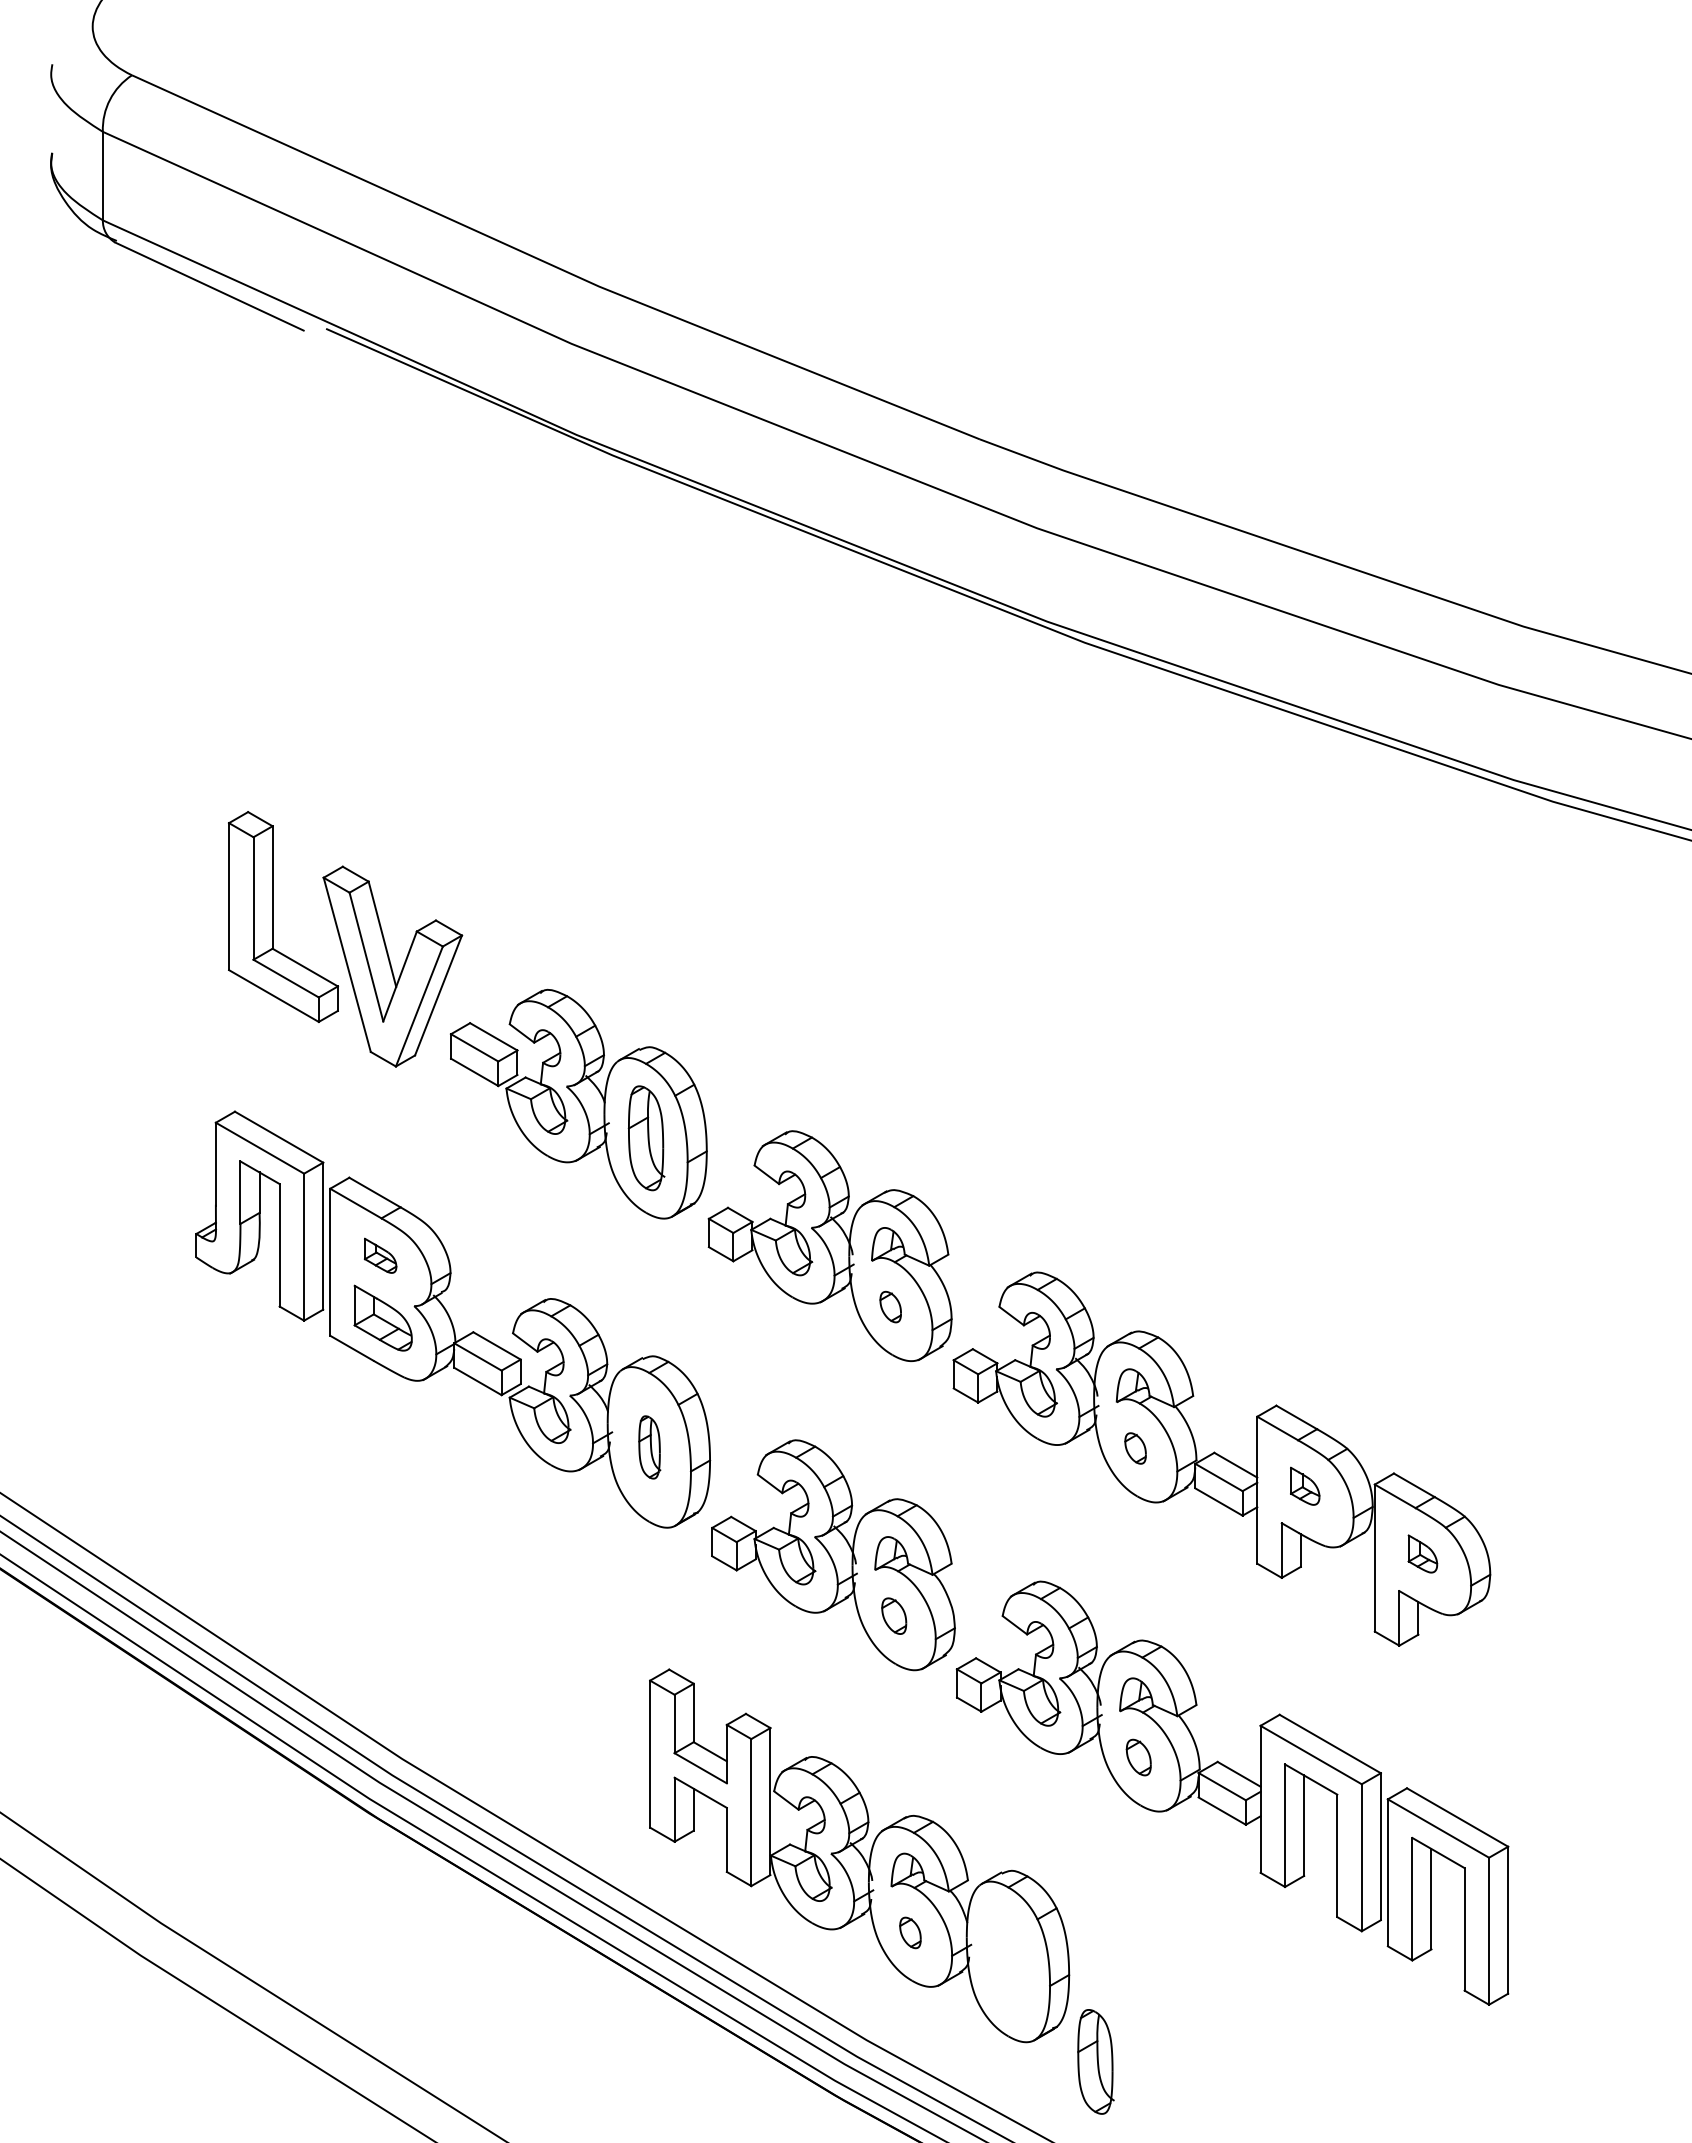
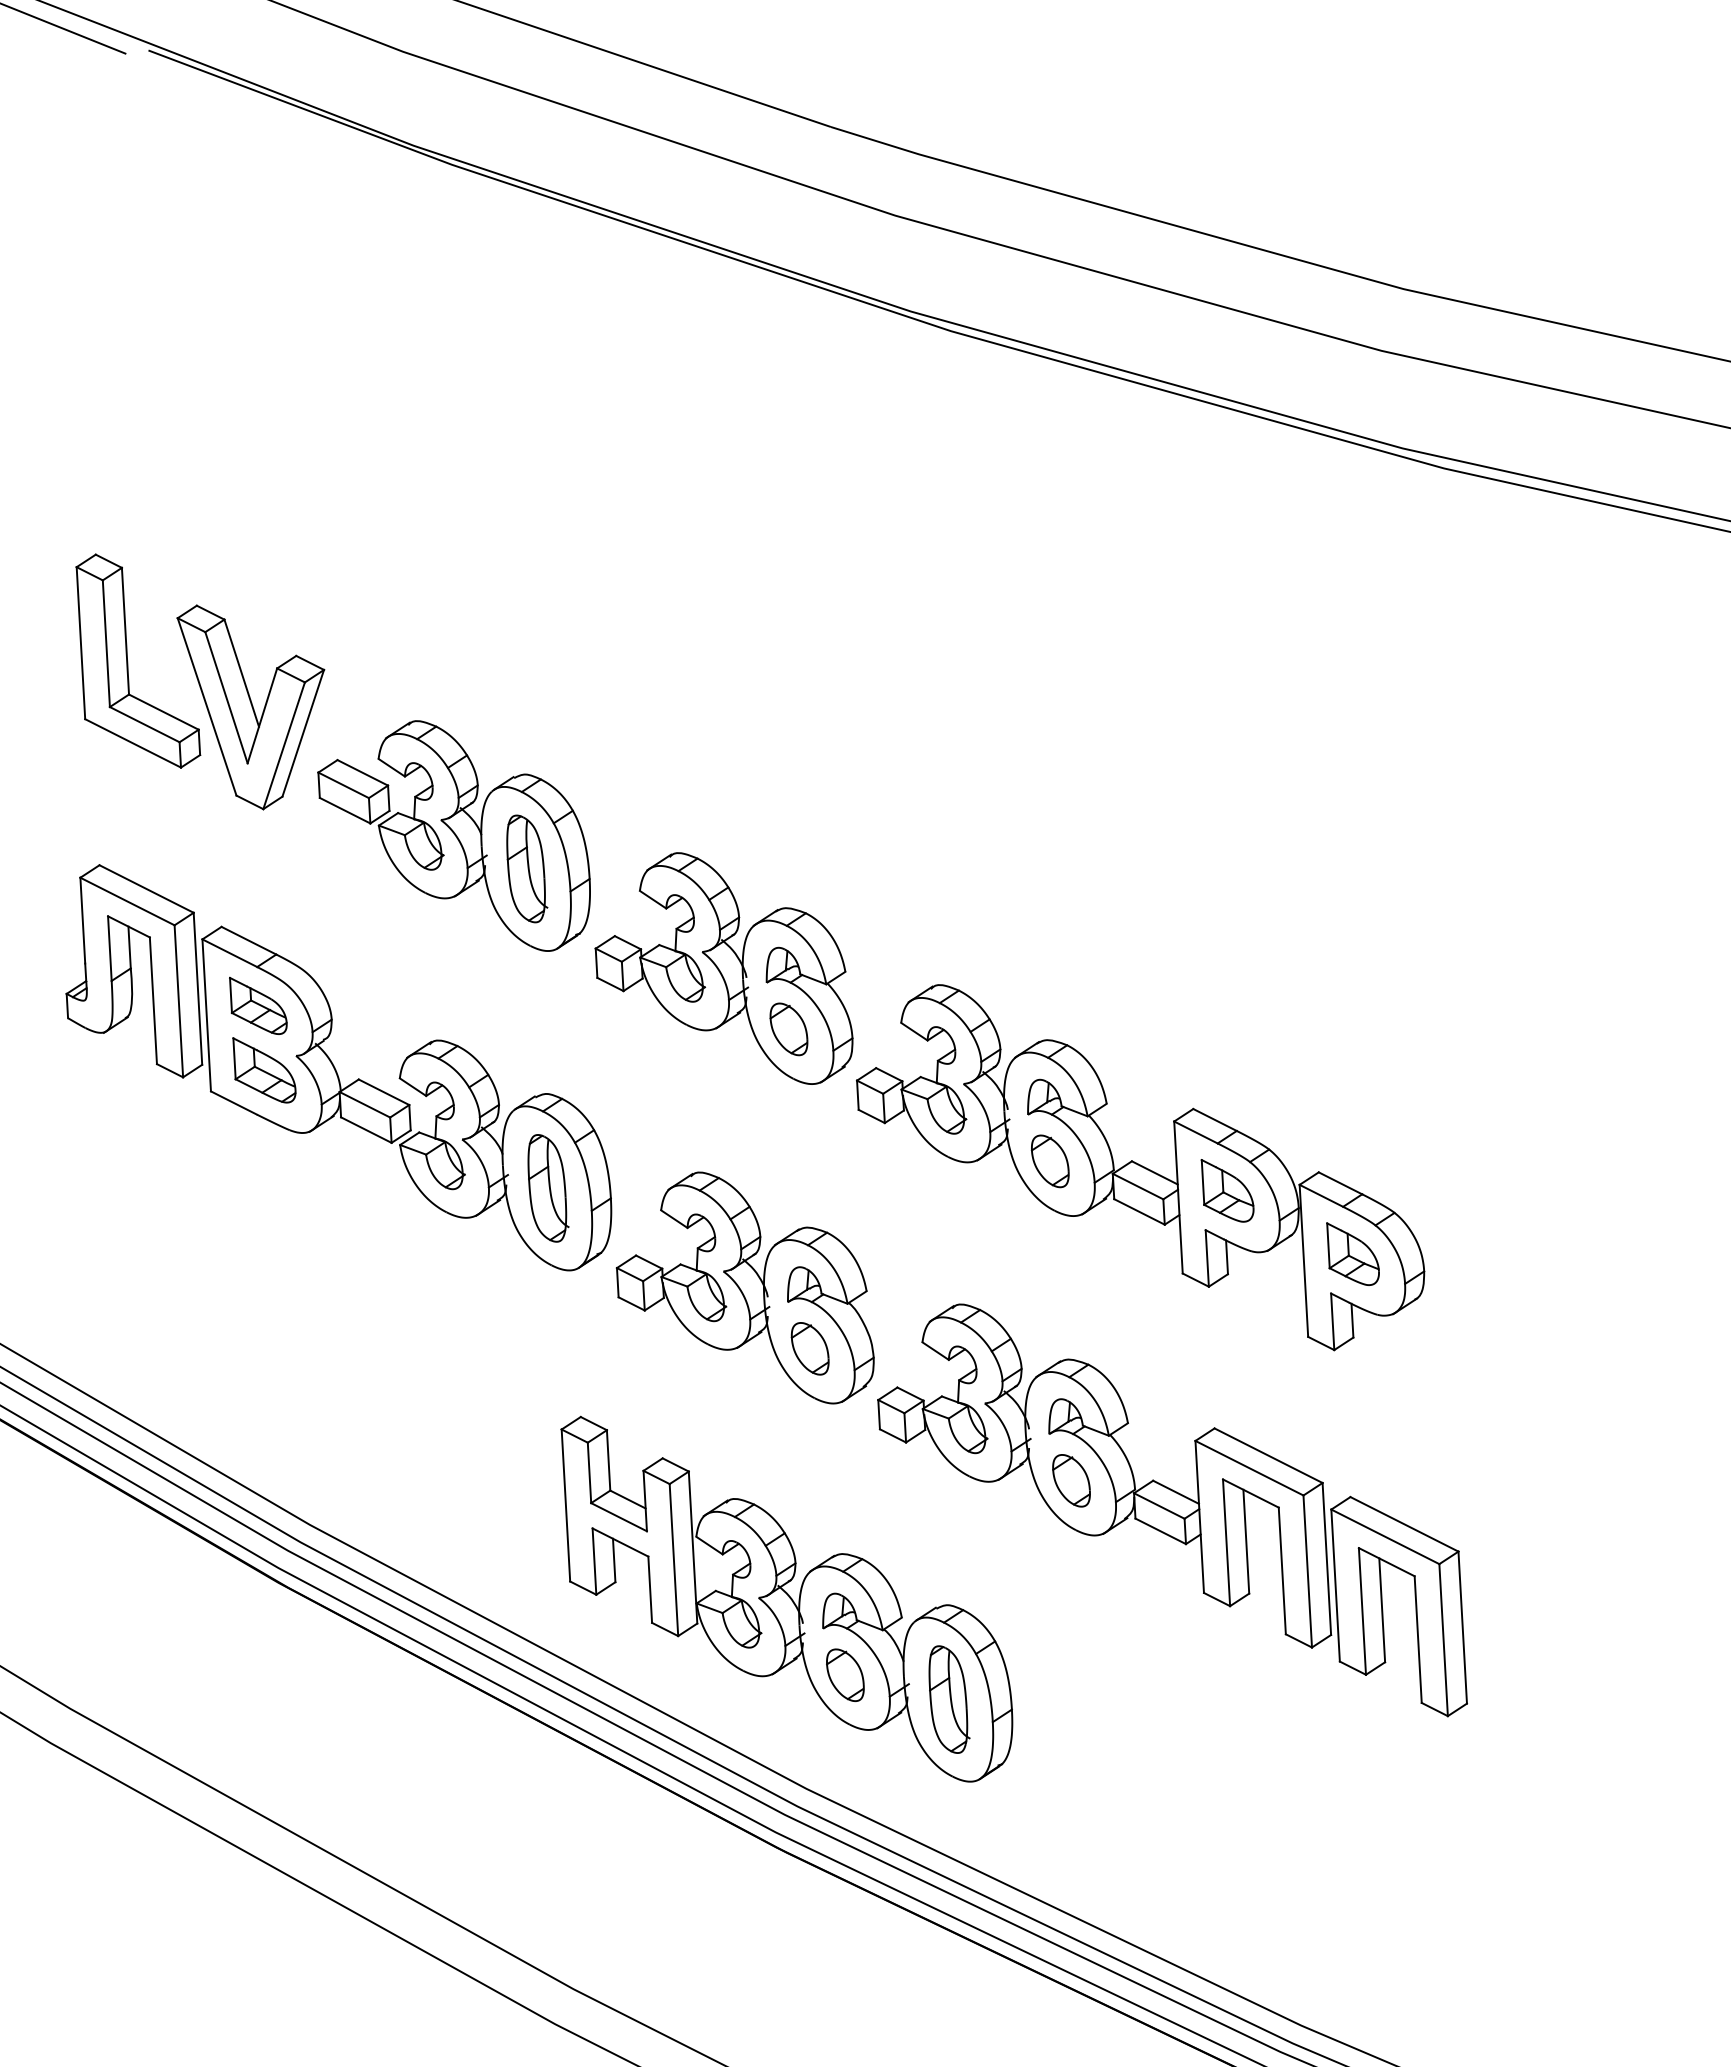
part: (380, 1255) -> (258, 1005), size x1.67
part: (890, 1306) -> (788, 1028), size x1.67
part: (649, 1447) -> (547, 1188), size x1.67
part: (1135, 1448) -> (1050, 1161), size x1.67
part: (1304, 1486) -> (1227, 1190), size x1.67
part: (1422, 1553) -> (1352, 1253), size x1.67
part: (894, 1615) -> (810, 1348), size x1.43
part: (1138, 1757) -> (1071, 1480), size x1.43
part: (910, 1932) -> (845, 1674), size x1.67
part: (1095, 2061) -> (948, 1699), moved

